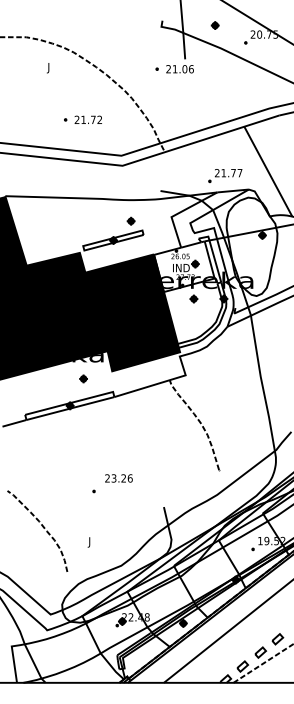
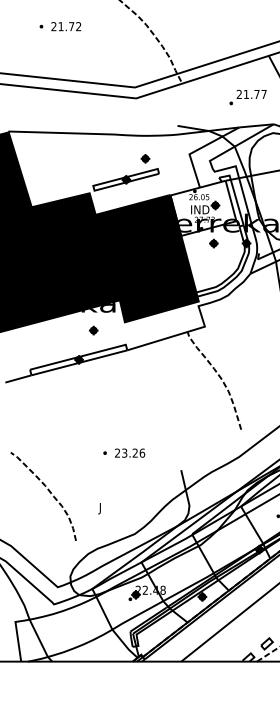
part: (82, 119) -> (59, 26), moved
part: (225, 175) -> (248, 97), moved
text: (118, 478) -> (129, 453), moved

